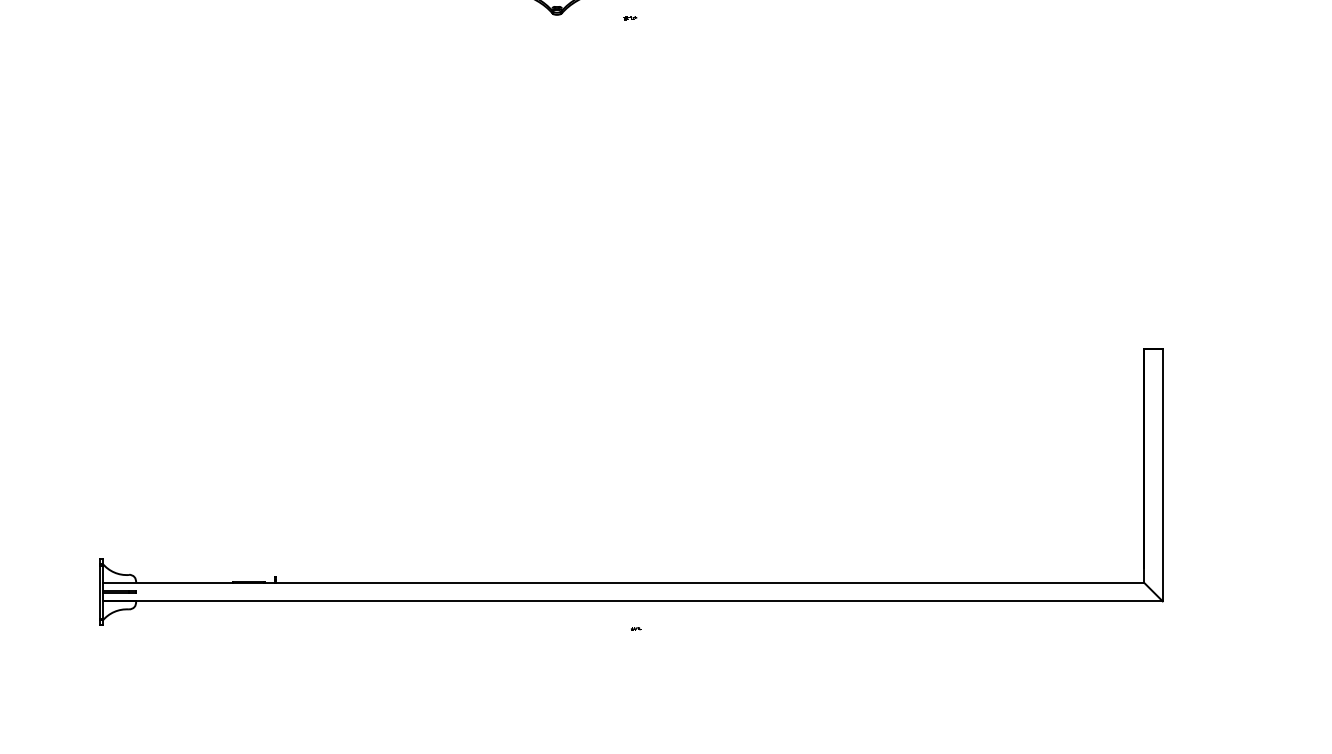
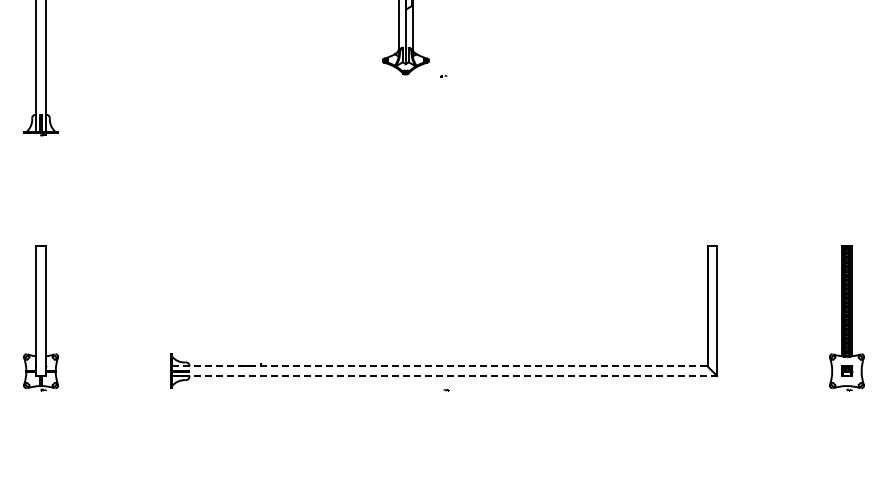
line: (622, 582) -> (439, 366), solid -> dashed
line: (634, 602) -> (445, 376), solid -> dashed

